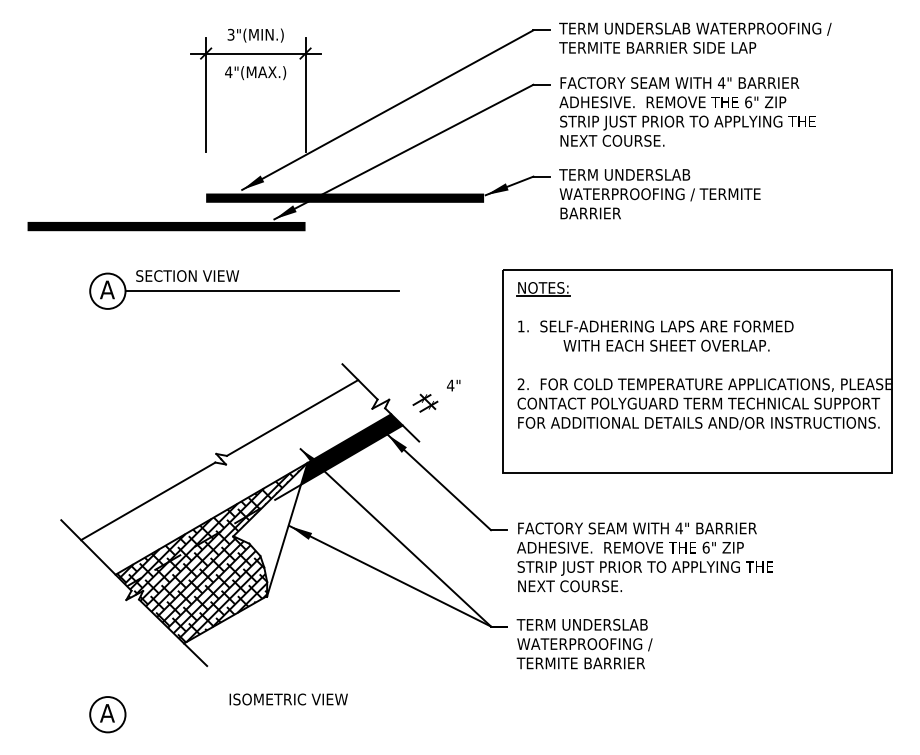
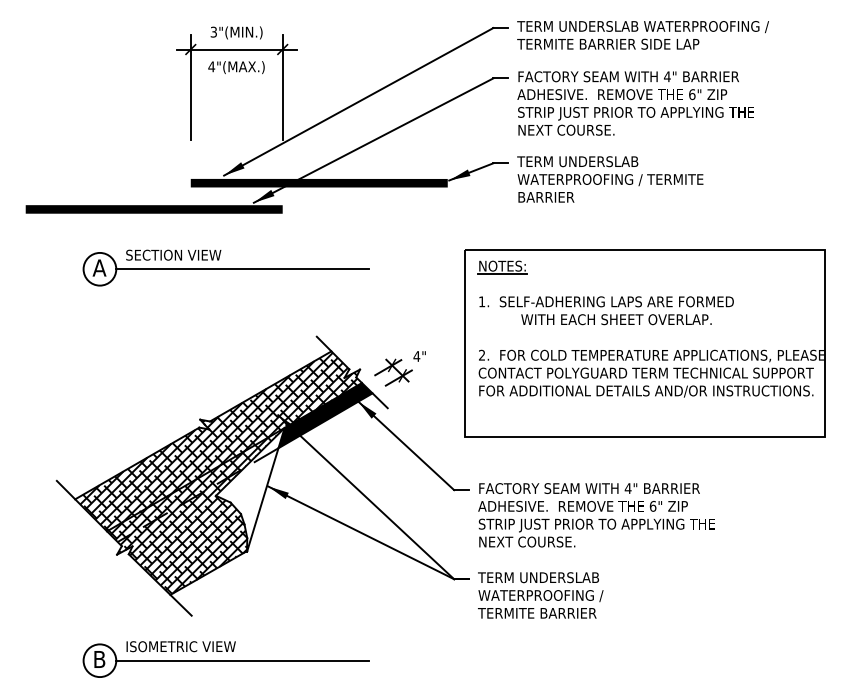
part: (425, 403) -> (393, 373), size x1.67
hatch: (233, 477) -> (216, 441), added
text: (288, 699) -> (180, 646), moved
text: (107, 713) -> (99, 659), A -> B
line: (261, 714) -> (241, 660), added

